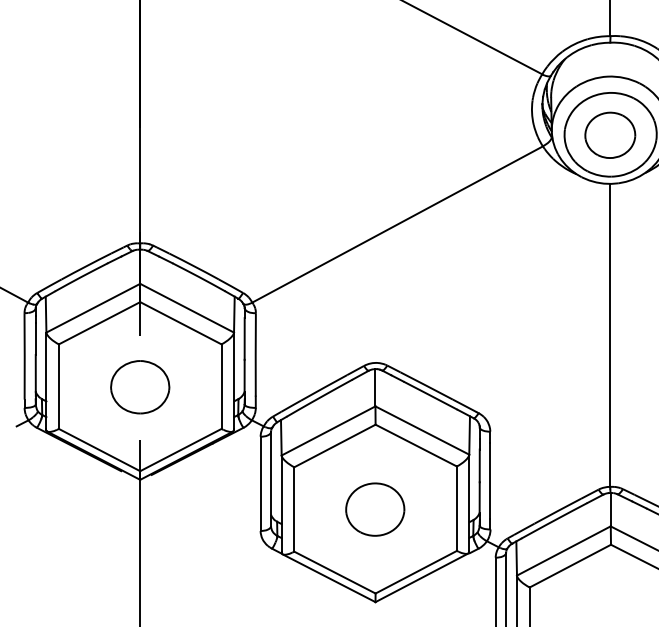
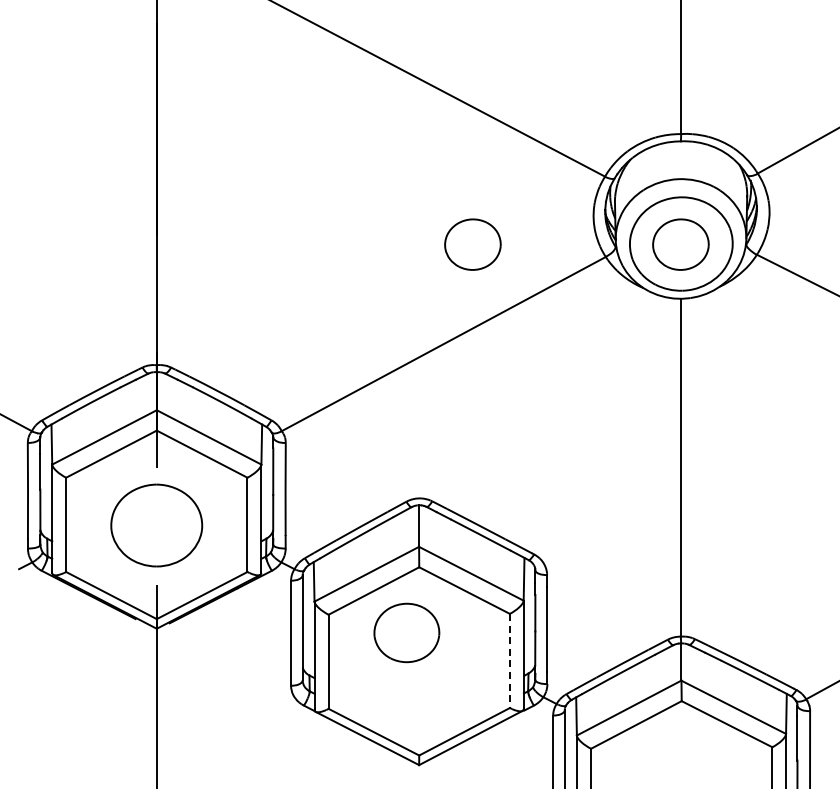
part: (423, 135) -> (472, 244), added
part: (139, 387) -> (156, 525), size x1.4
part: (374, 509) -> (406, 632), moved
line: (456, 509) -> (509, 661), solid -> dashed

